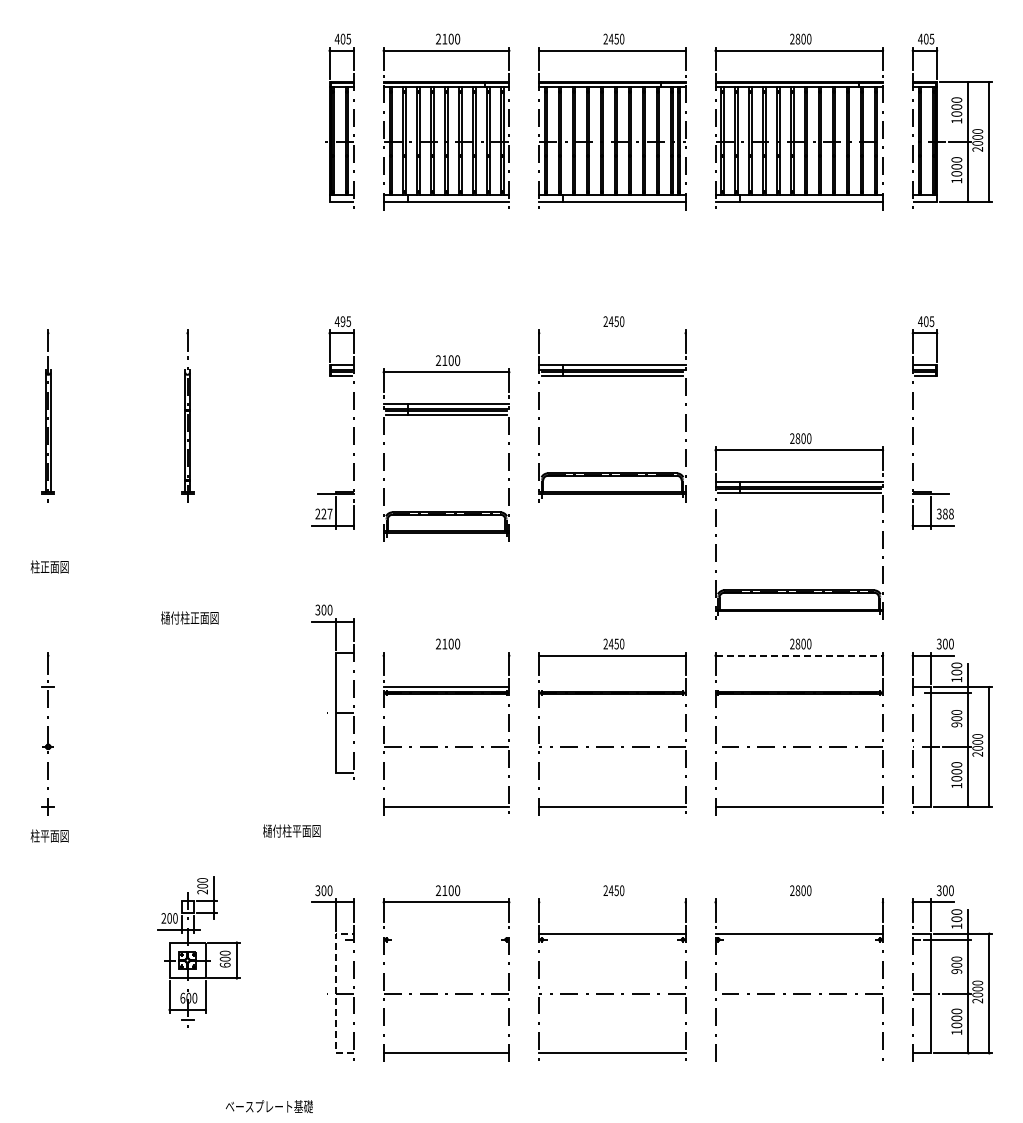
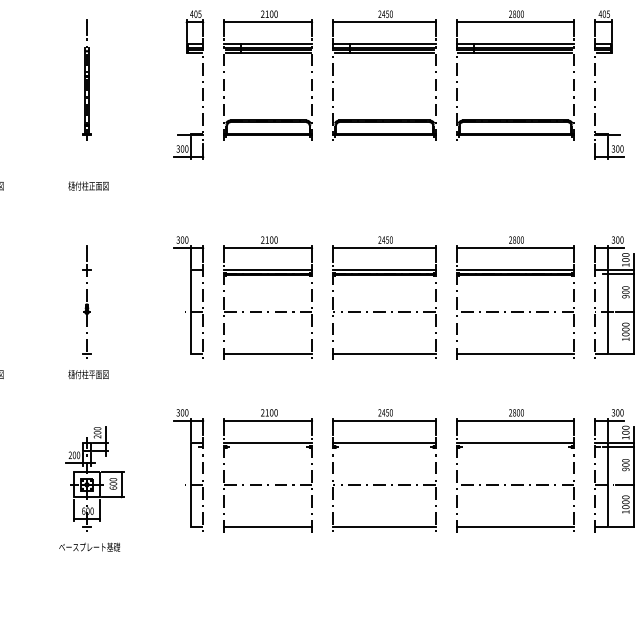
text: (342, 321) -> (195, 14), 495 -> 405
line: (612, 333) -> (384, 22), added
part: (446, 415) -> (268, 52), moved
part: (798, 493) -> (514, 52), moved
text: (323, 513) -> (182, 148), 227 -> 300
text: (947, 514) -> (619, 149), 388 -> 300
text: (189, 617) -> (88, 185), moved
line: (446, 655) -> (268, 248), added
line: (799, 655) -> (515, 248), dashed -> solid
line: (612, 687) -> (384, 270), added
line: (798, 687) -> (514, 270), added
part: (332, 691) -> (188, 297), moved
part: (187, 732) -> (86, 302), added
text: (291, 830) -> (88, 374), moved
line: (612, 902) -> (384, 421), added
line: (798, 902) -> (514, 421), added
line: (446, 933) -> (268, 442), added
part: (198, 951) -> (94, 478), moved
line: (335, 993) -> (190, 484), dashed -> solid
line: (798, 1053) -> (514, 526), added
text: (269, 1106) -> (89, 547), moved

